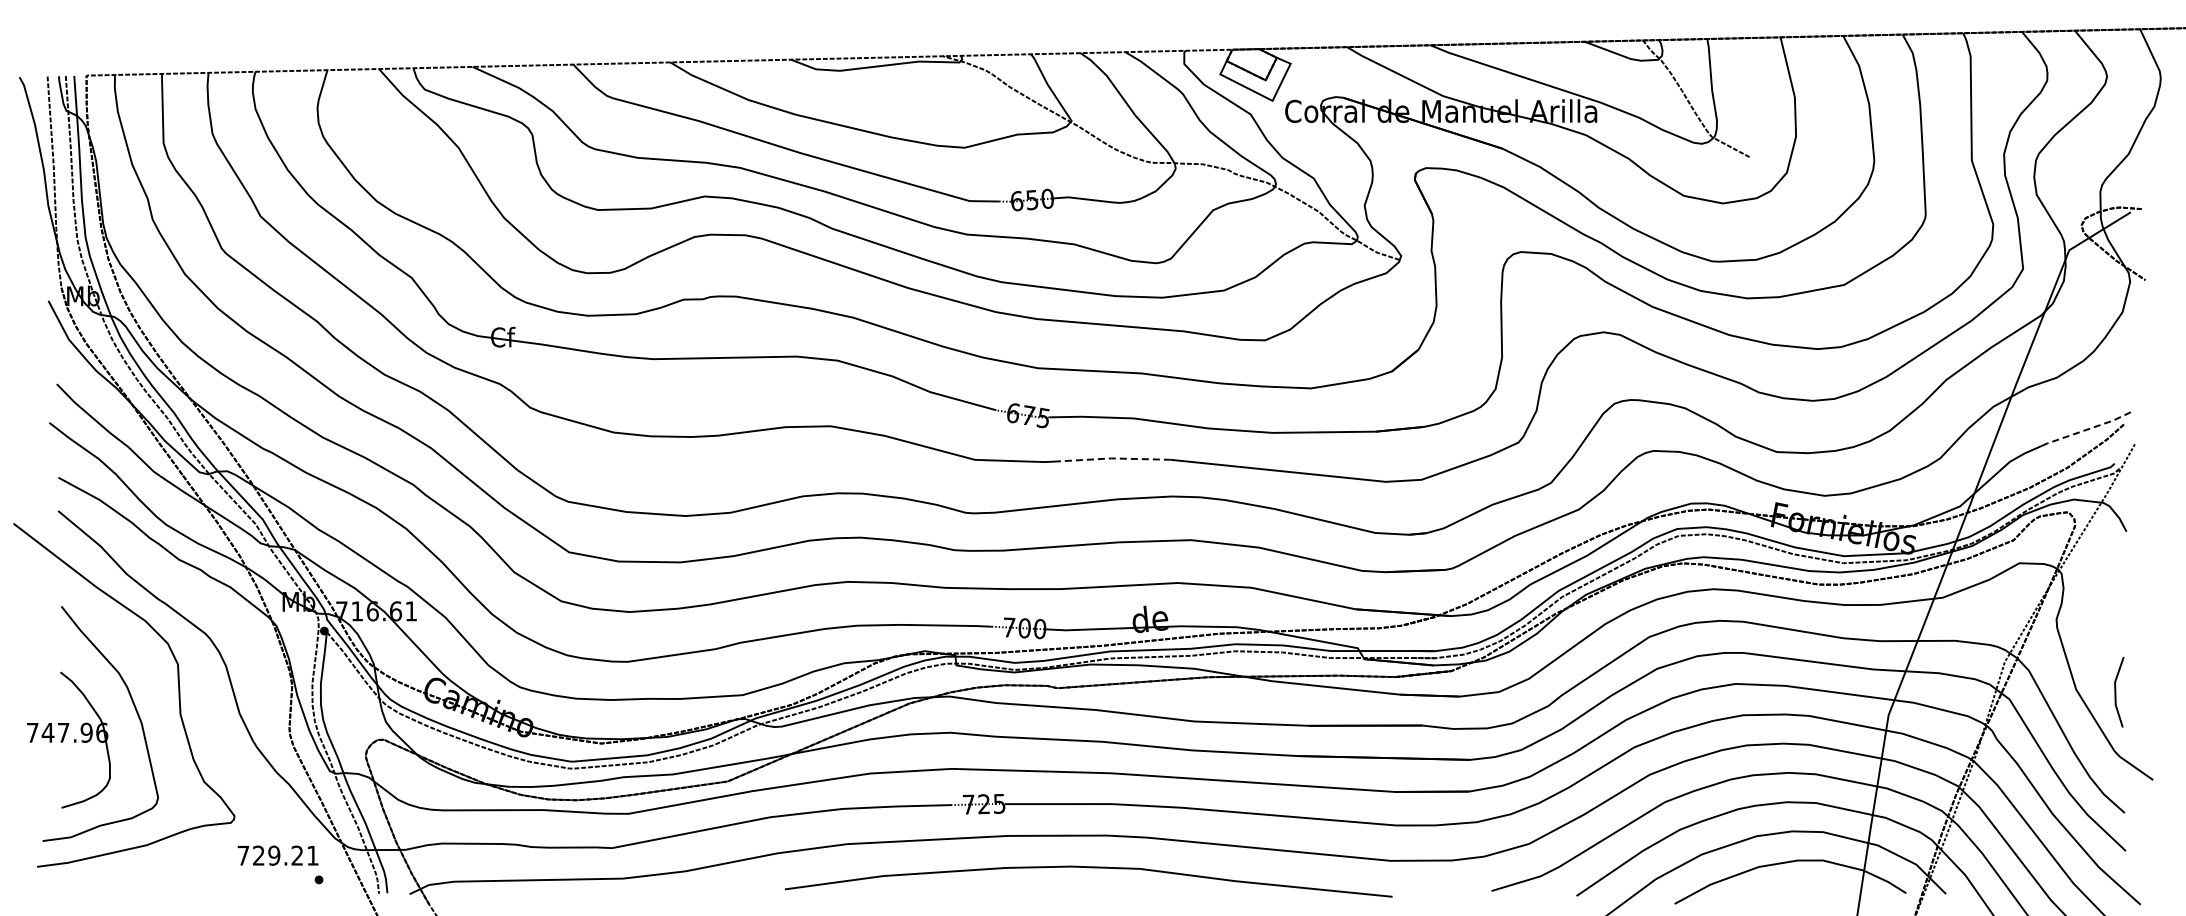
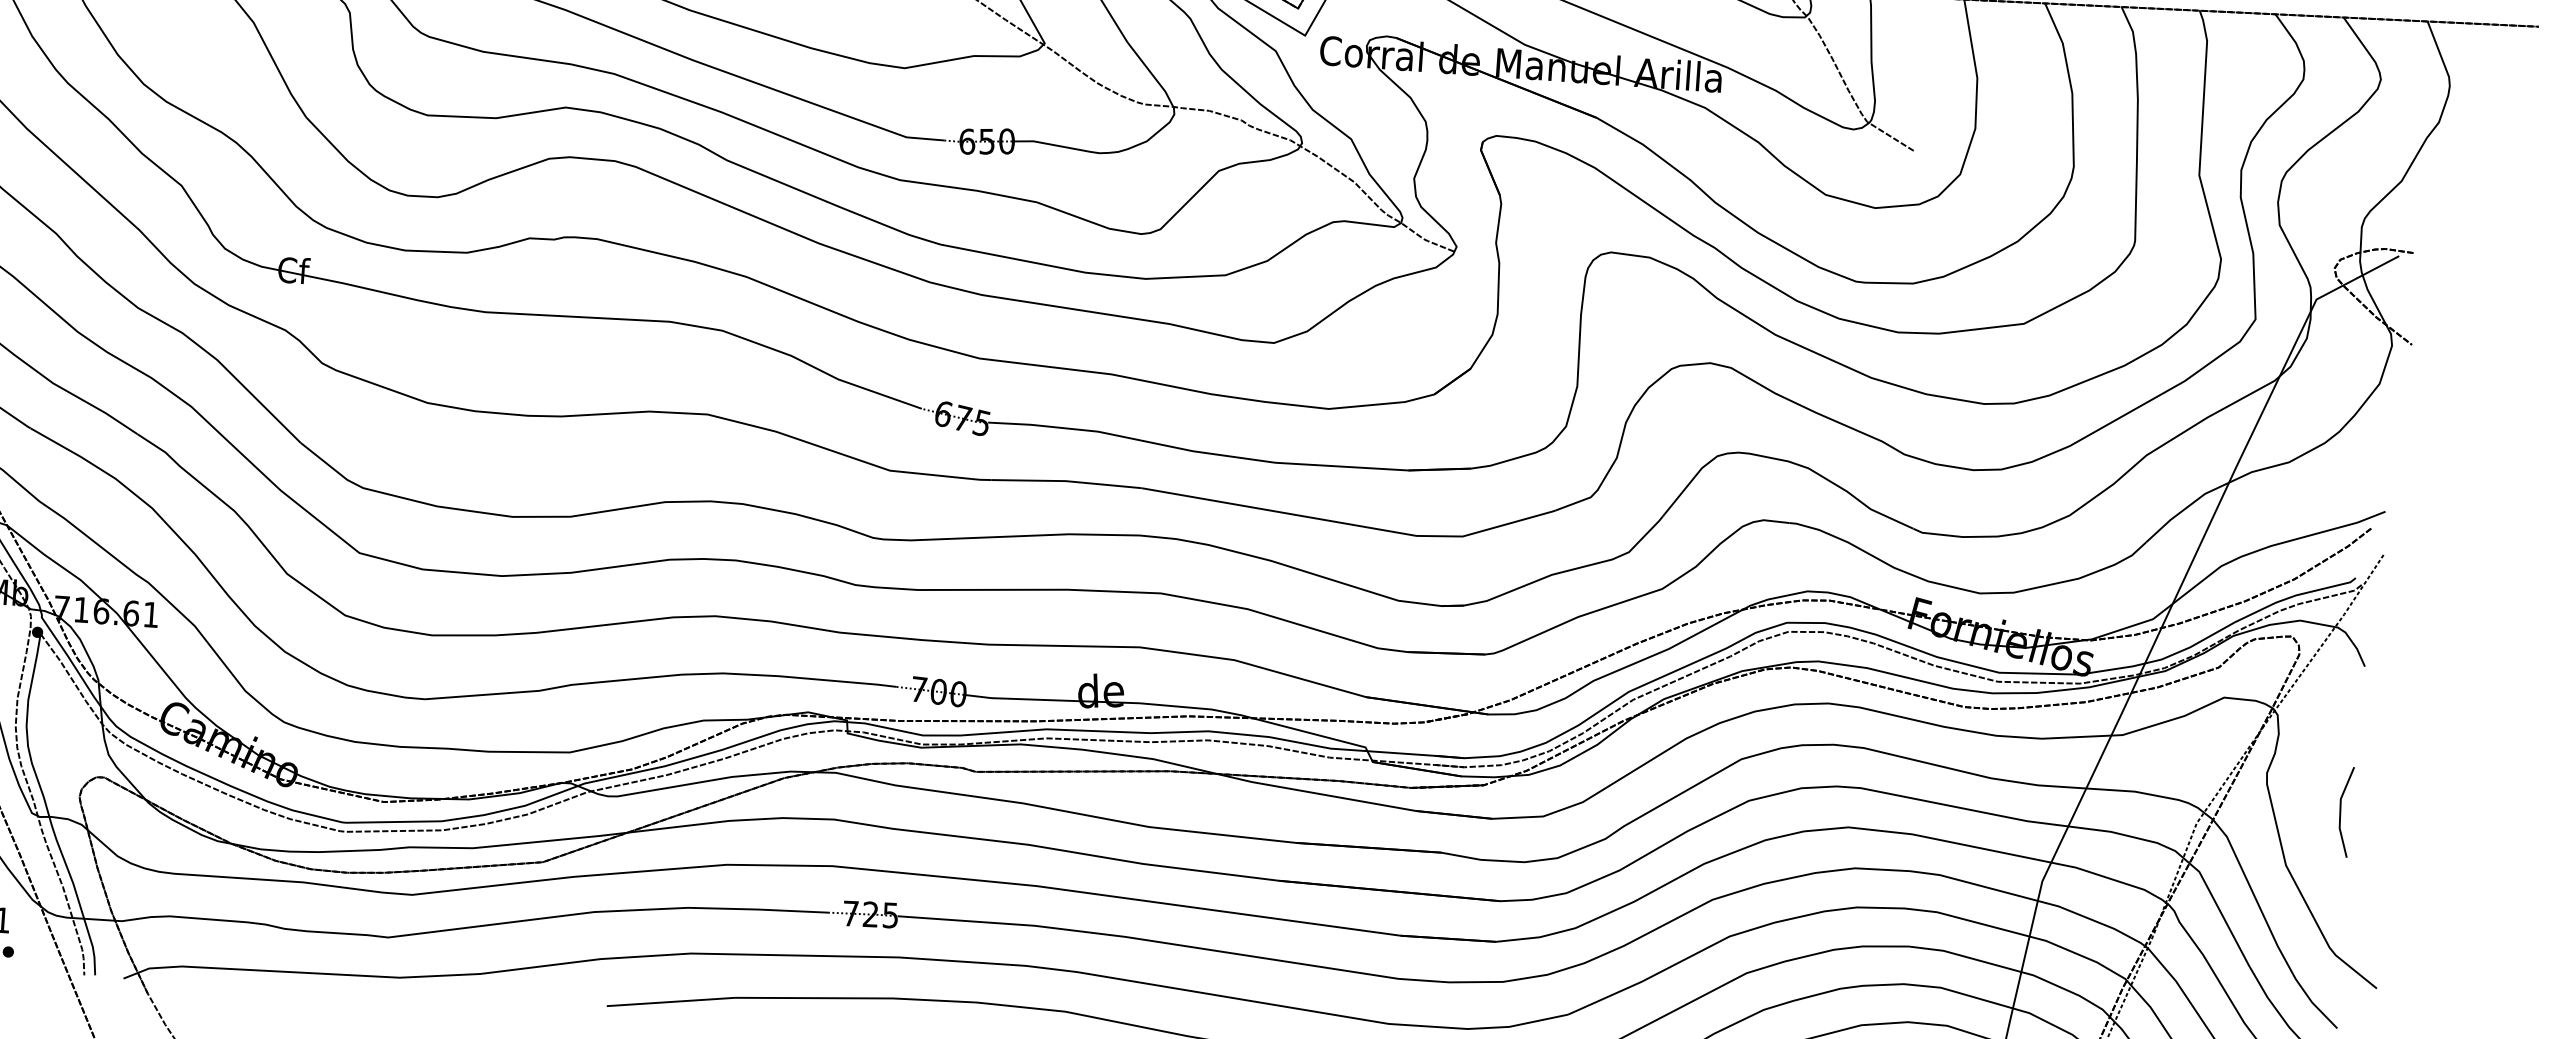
line: (2088, 429) -> (2325, 531), dashed -> solid
line: (1111, 458) -> (1065, 481), dashed -> solid
line: (2116, 692) -> (2341, 812), moved

